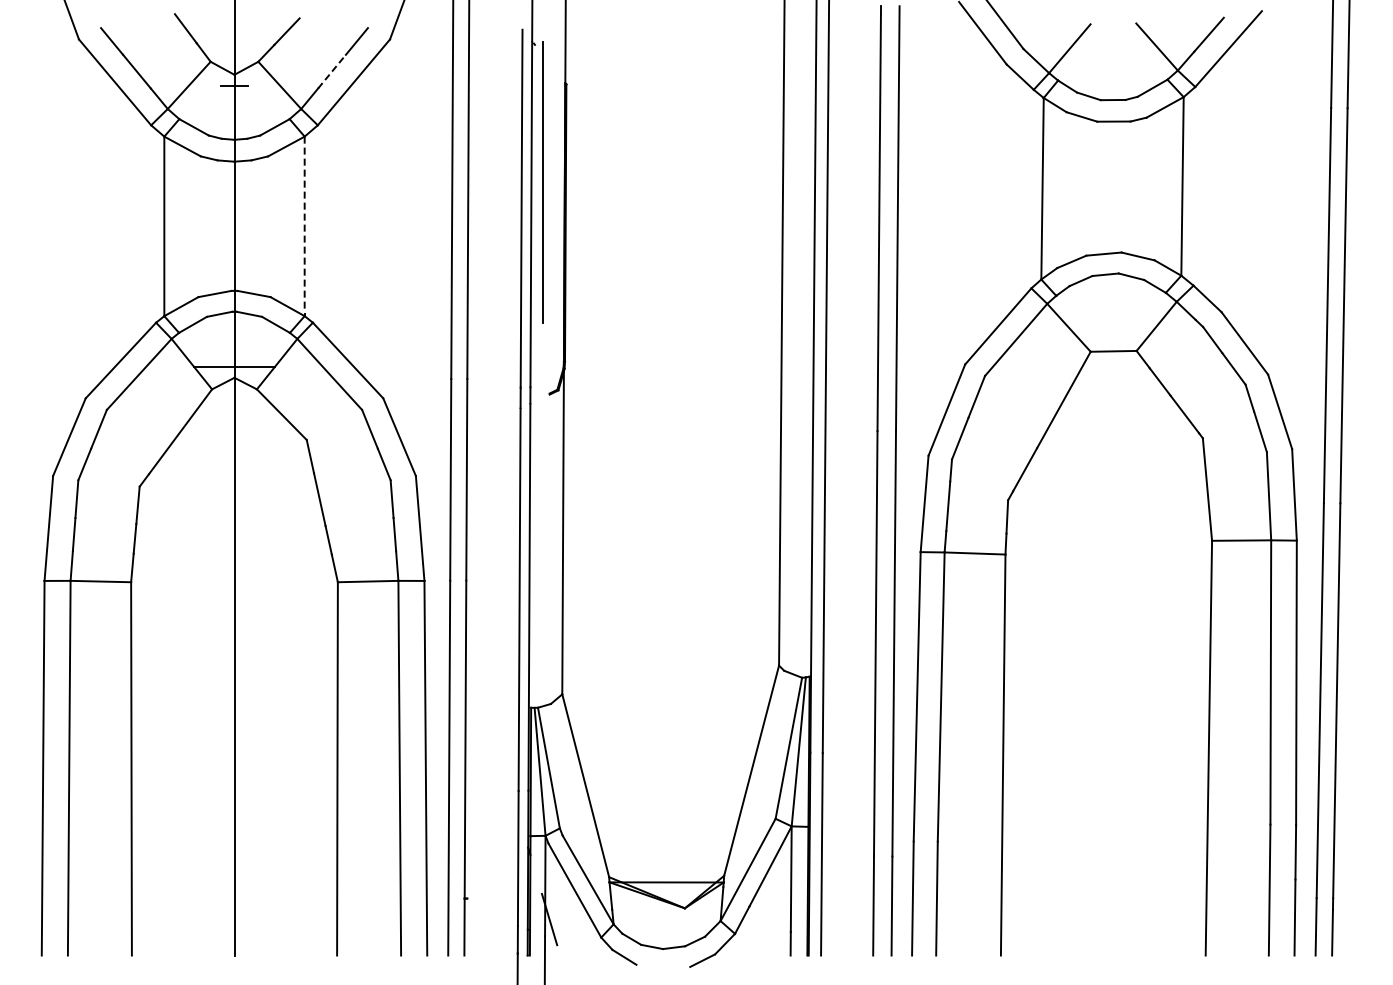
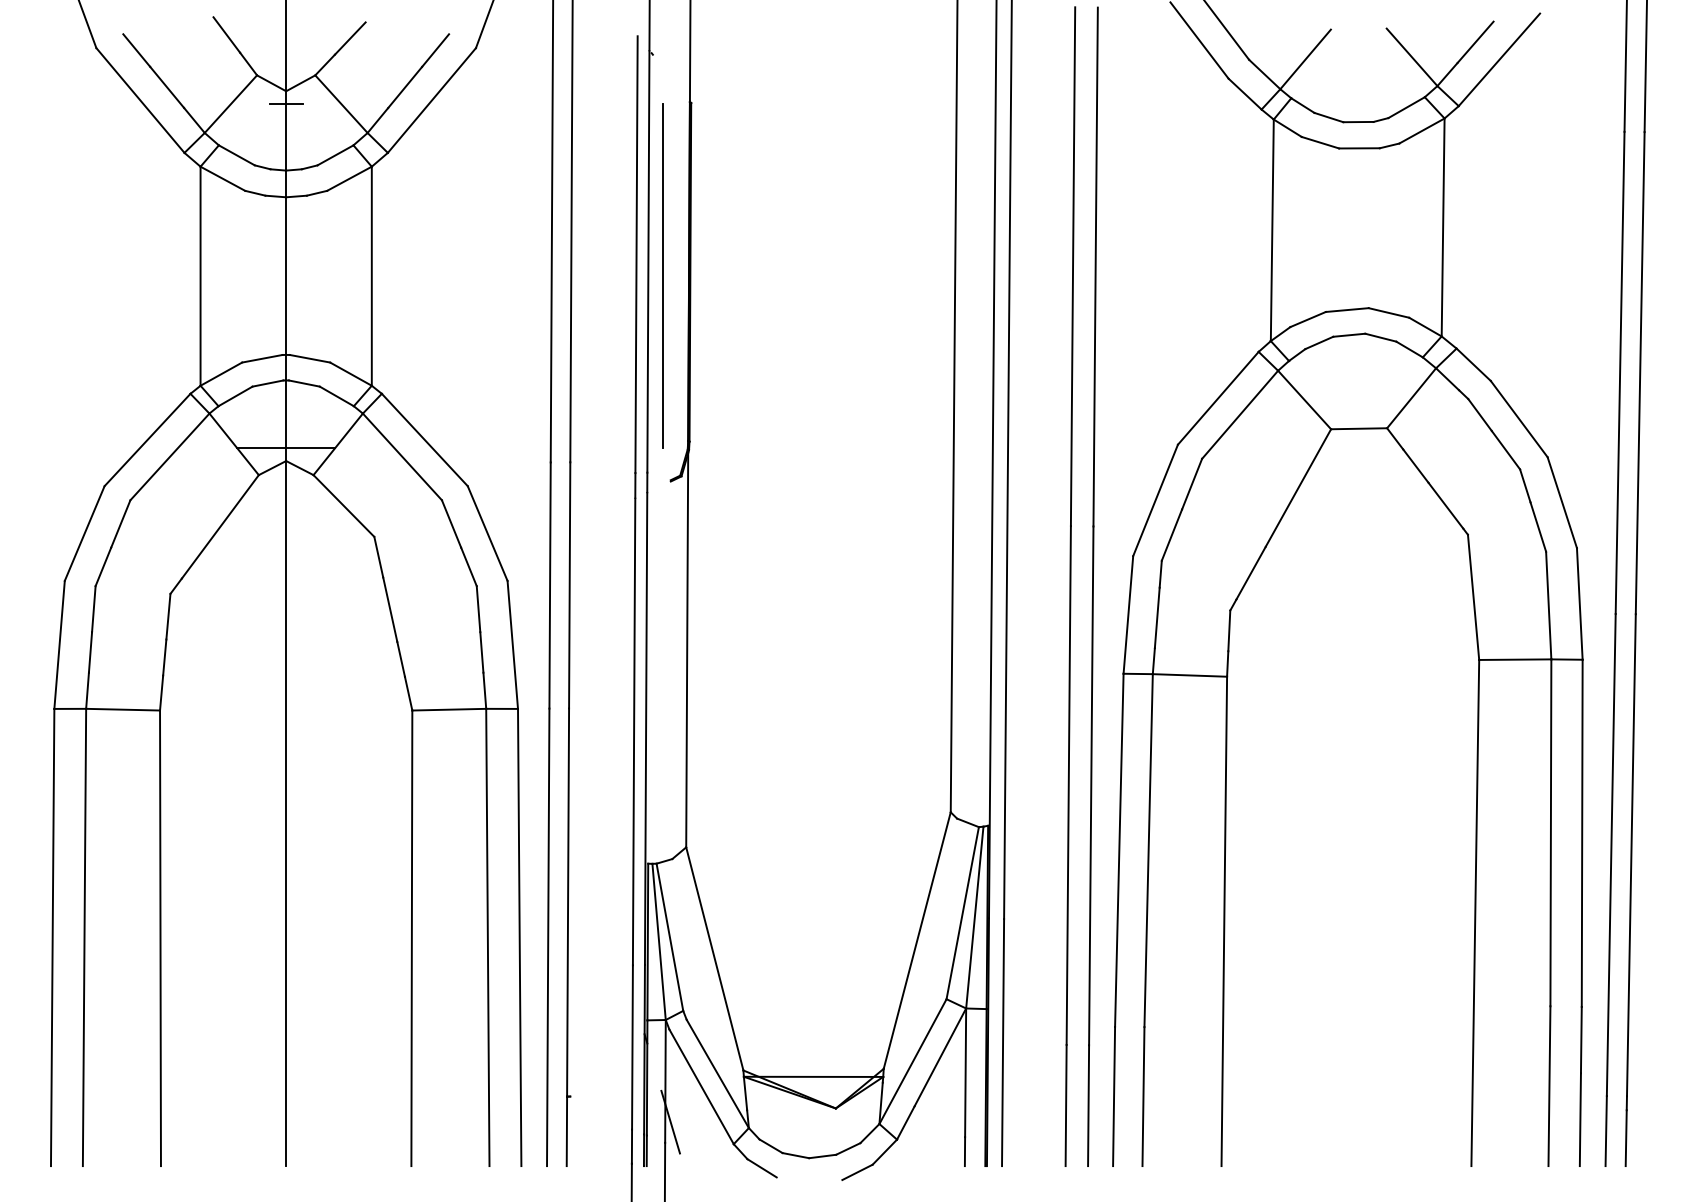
line: (332, 71) -> (405, 87), dashed -> solid
line: (542, 182) -> (662, 276), moved
line: (304, 226) -> (371, 276), dashed -> solid

